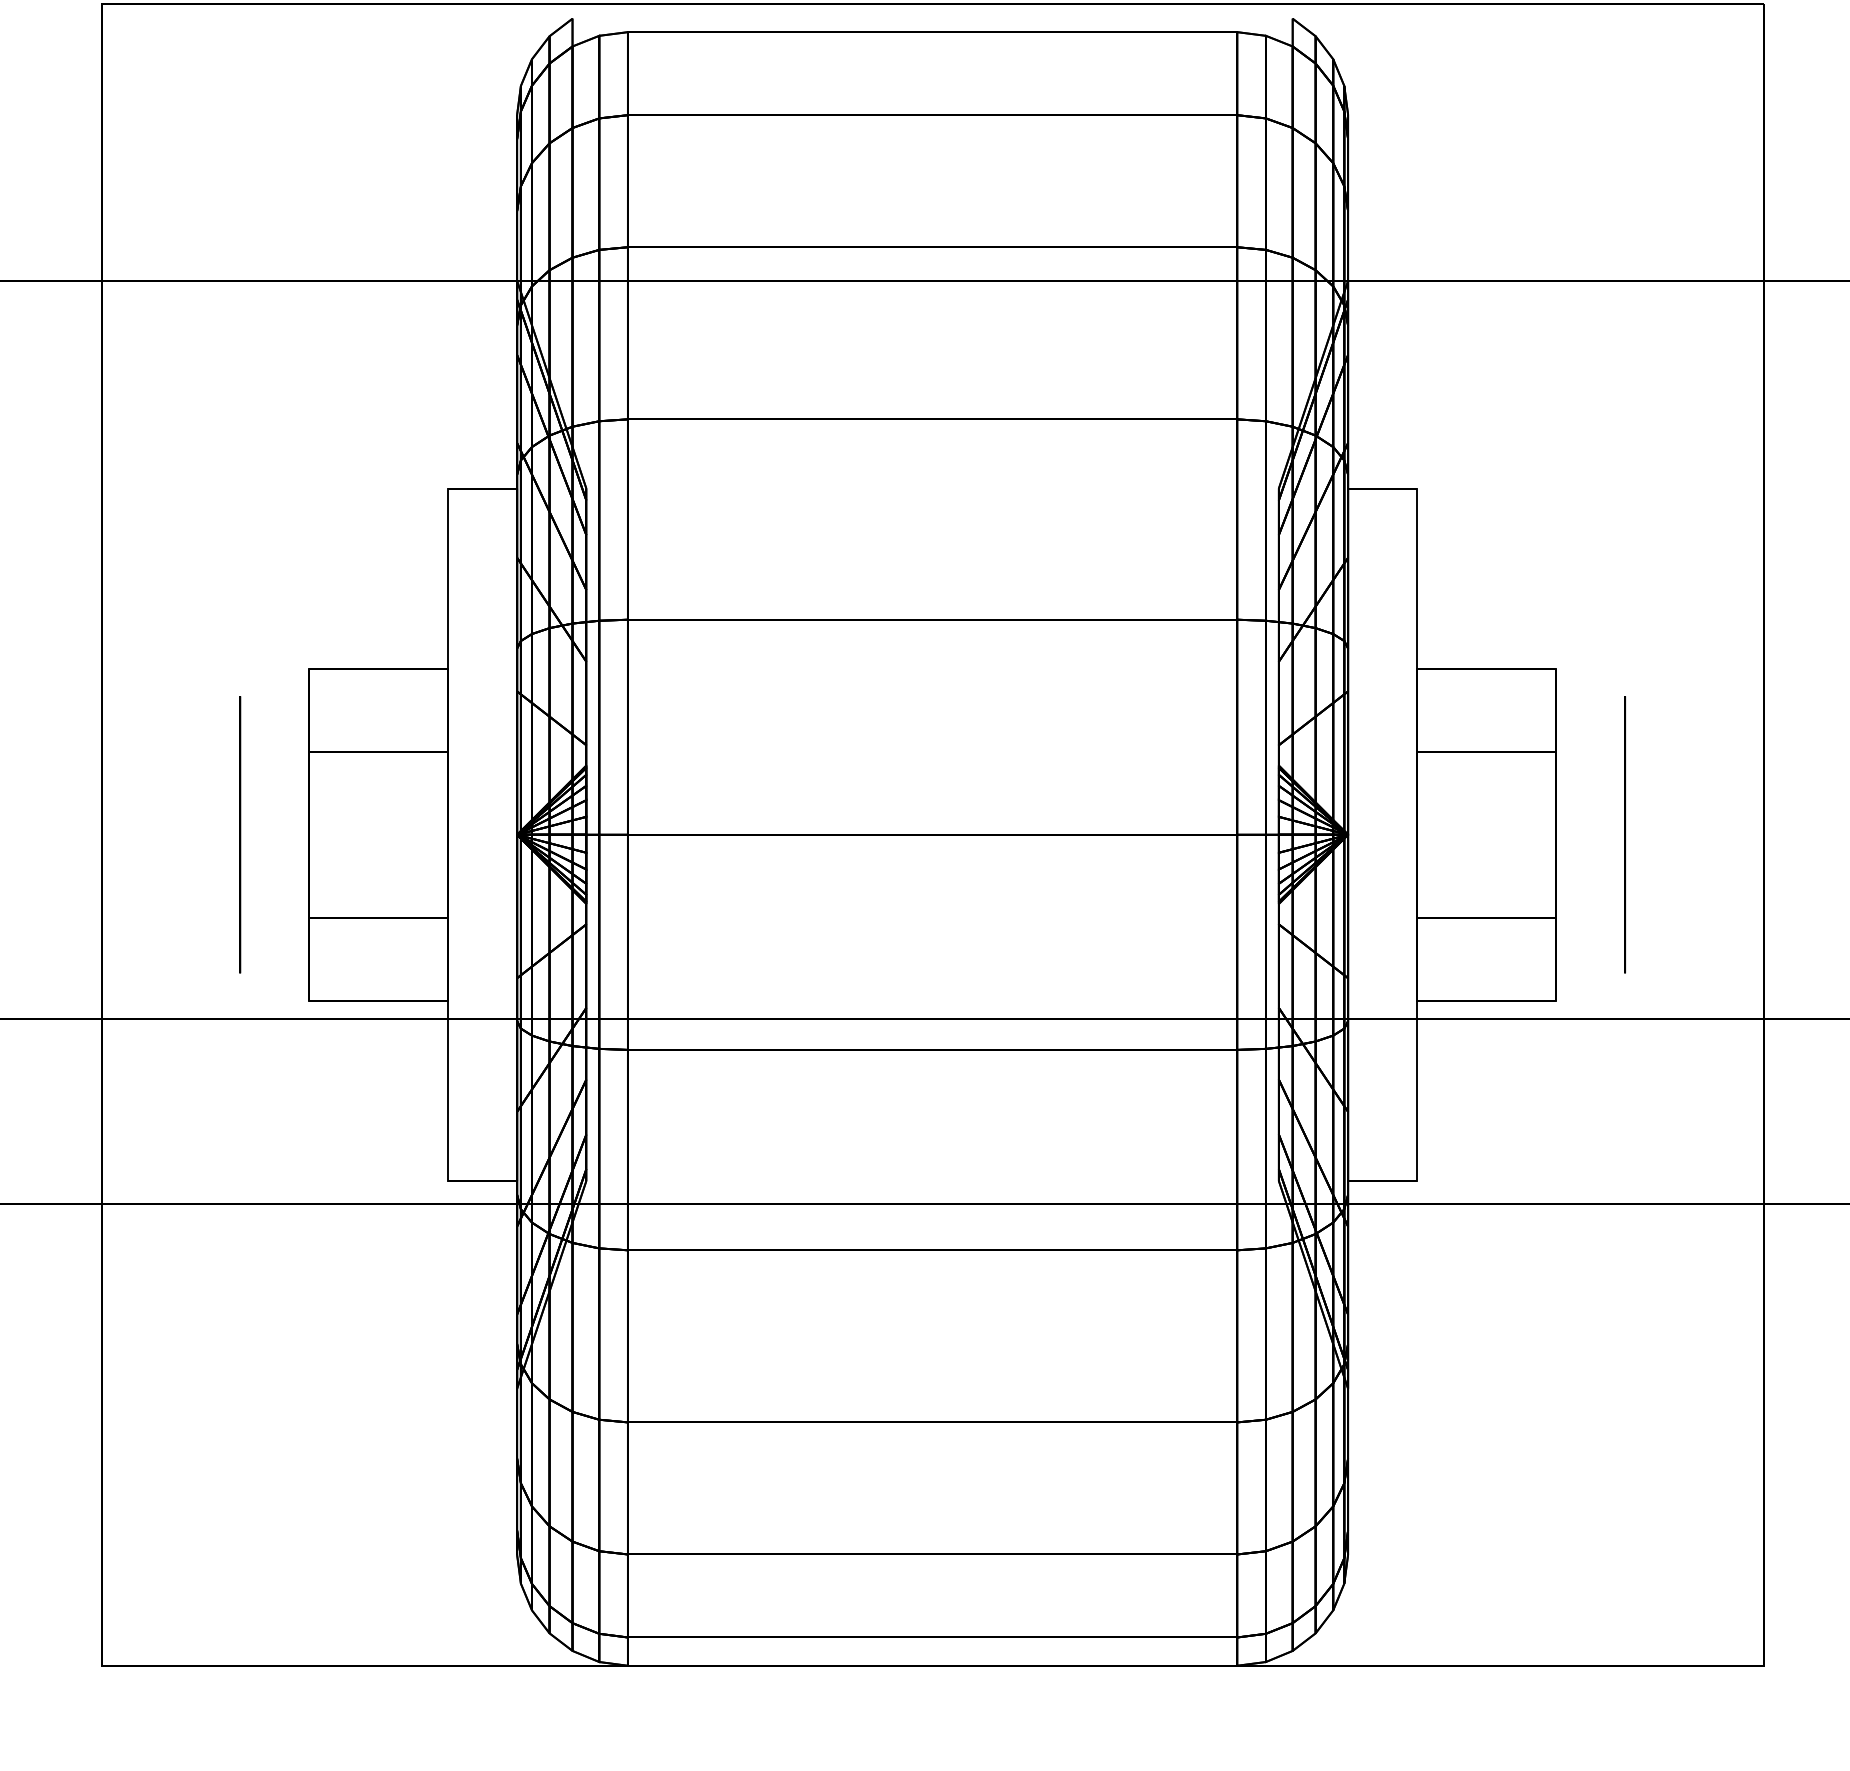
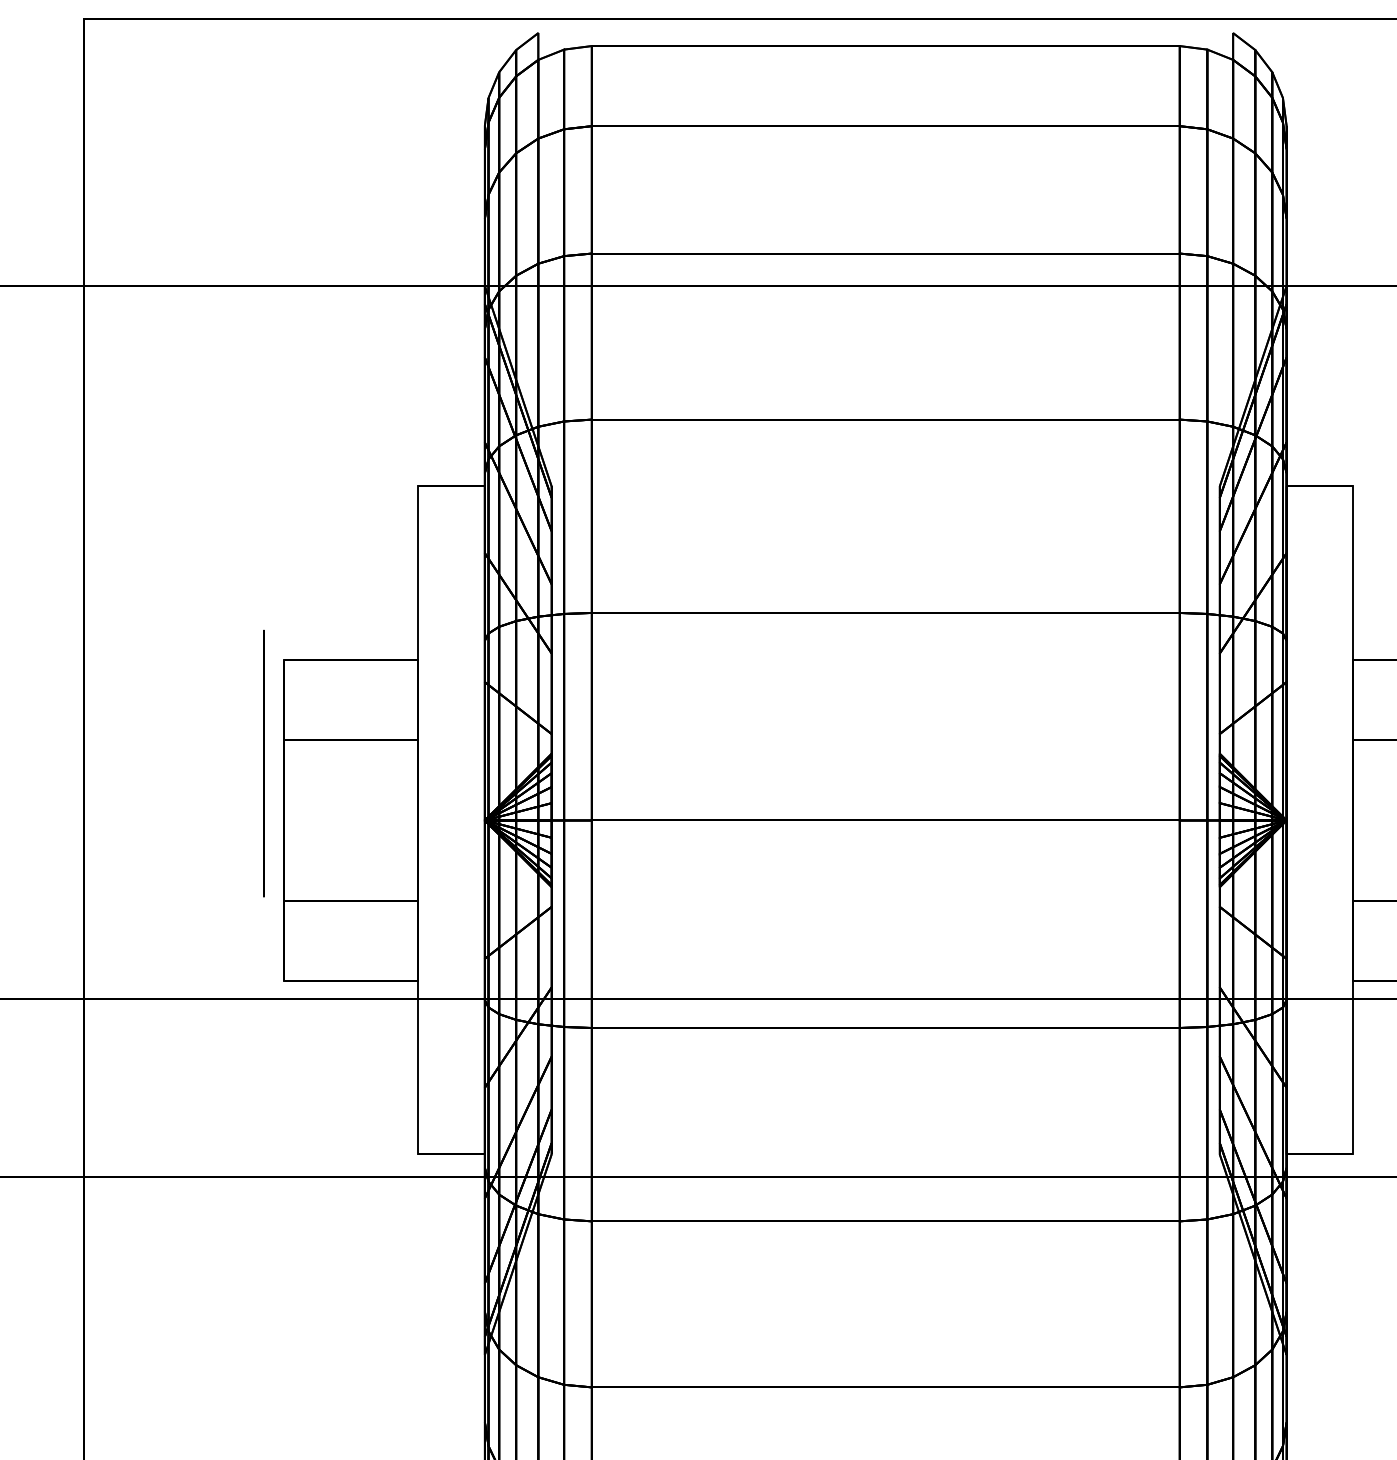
circle: (240, 834) -> (264, 763), moved

